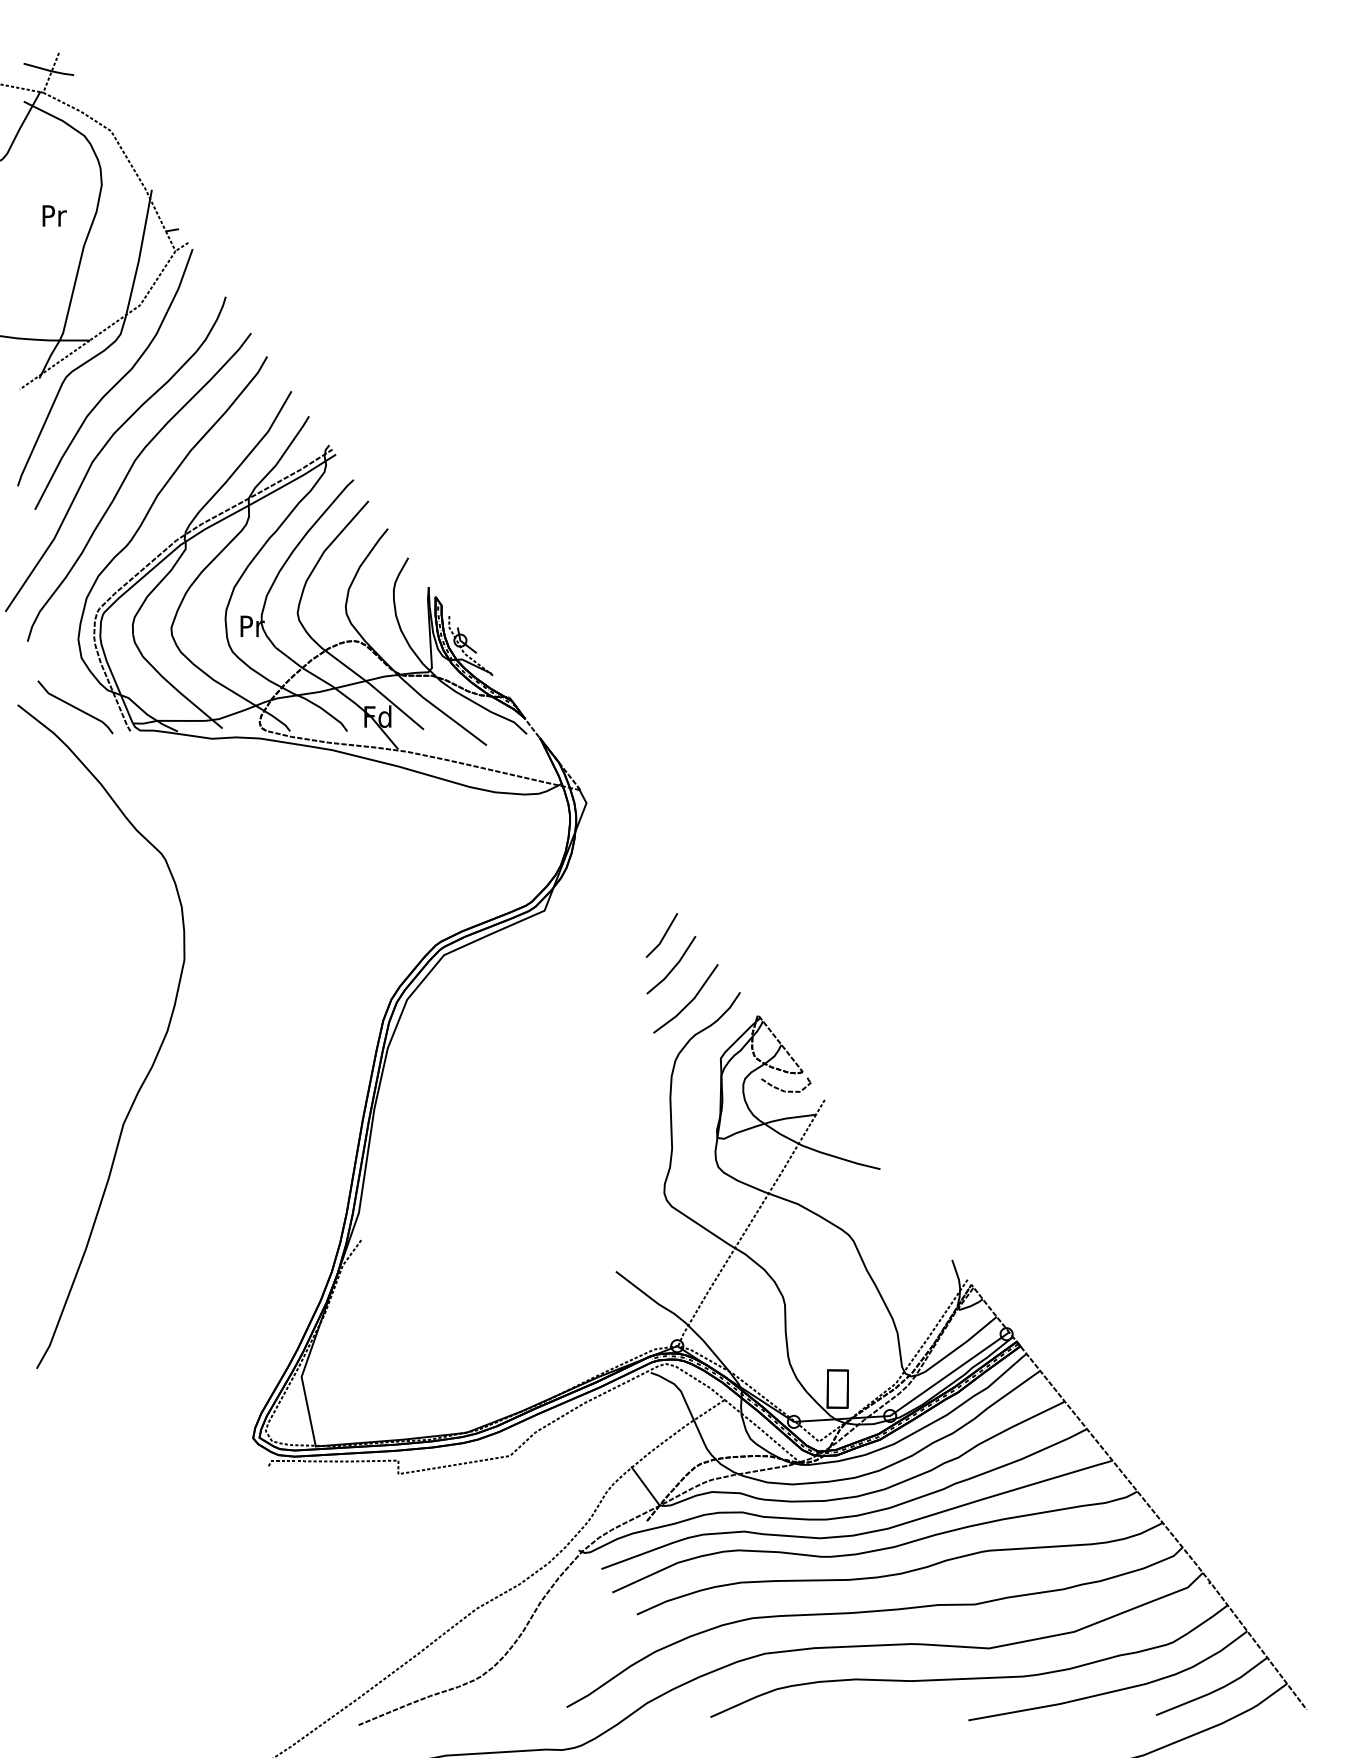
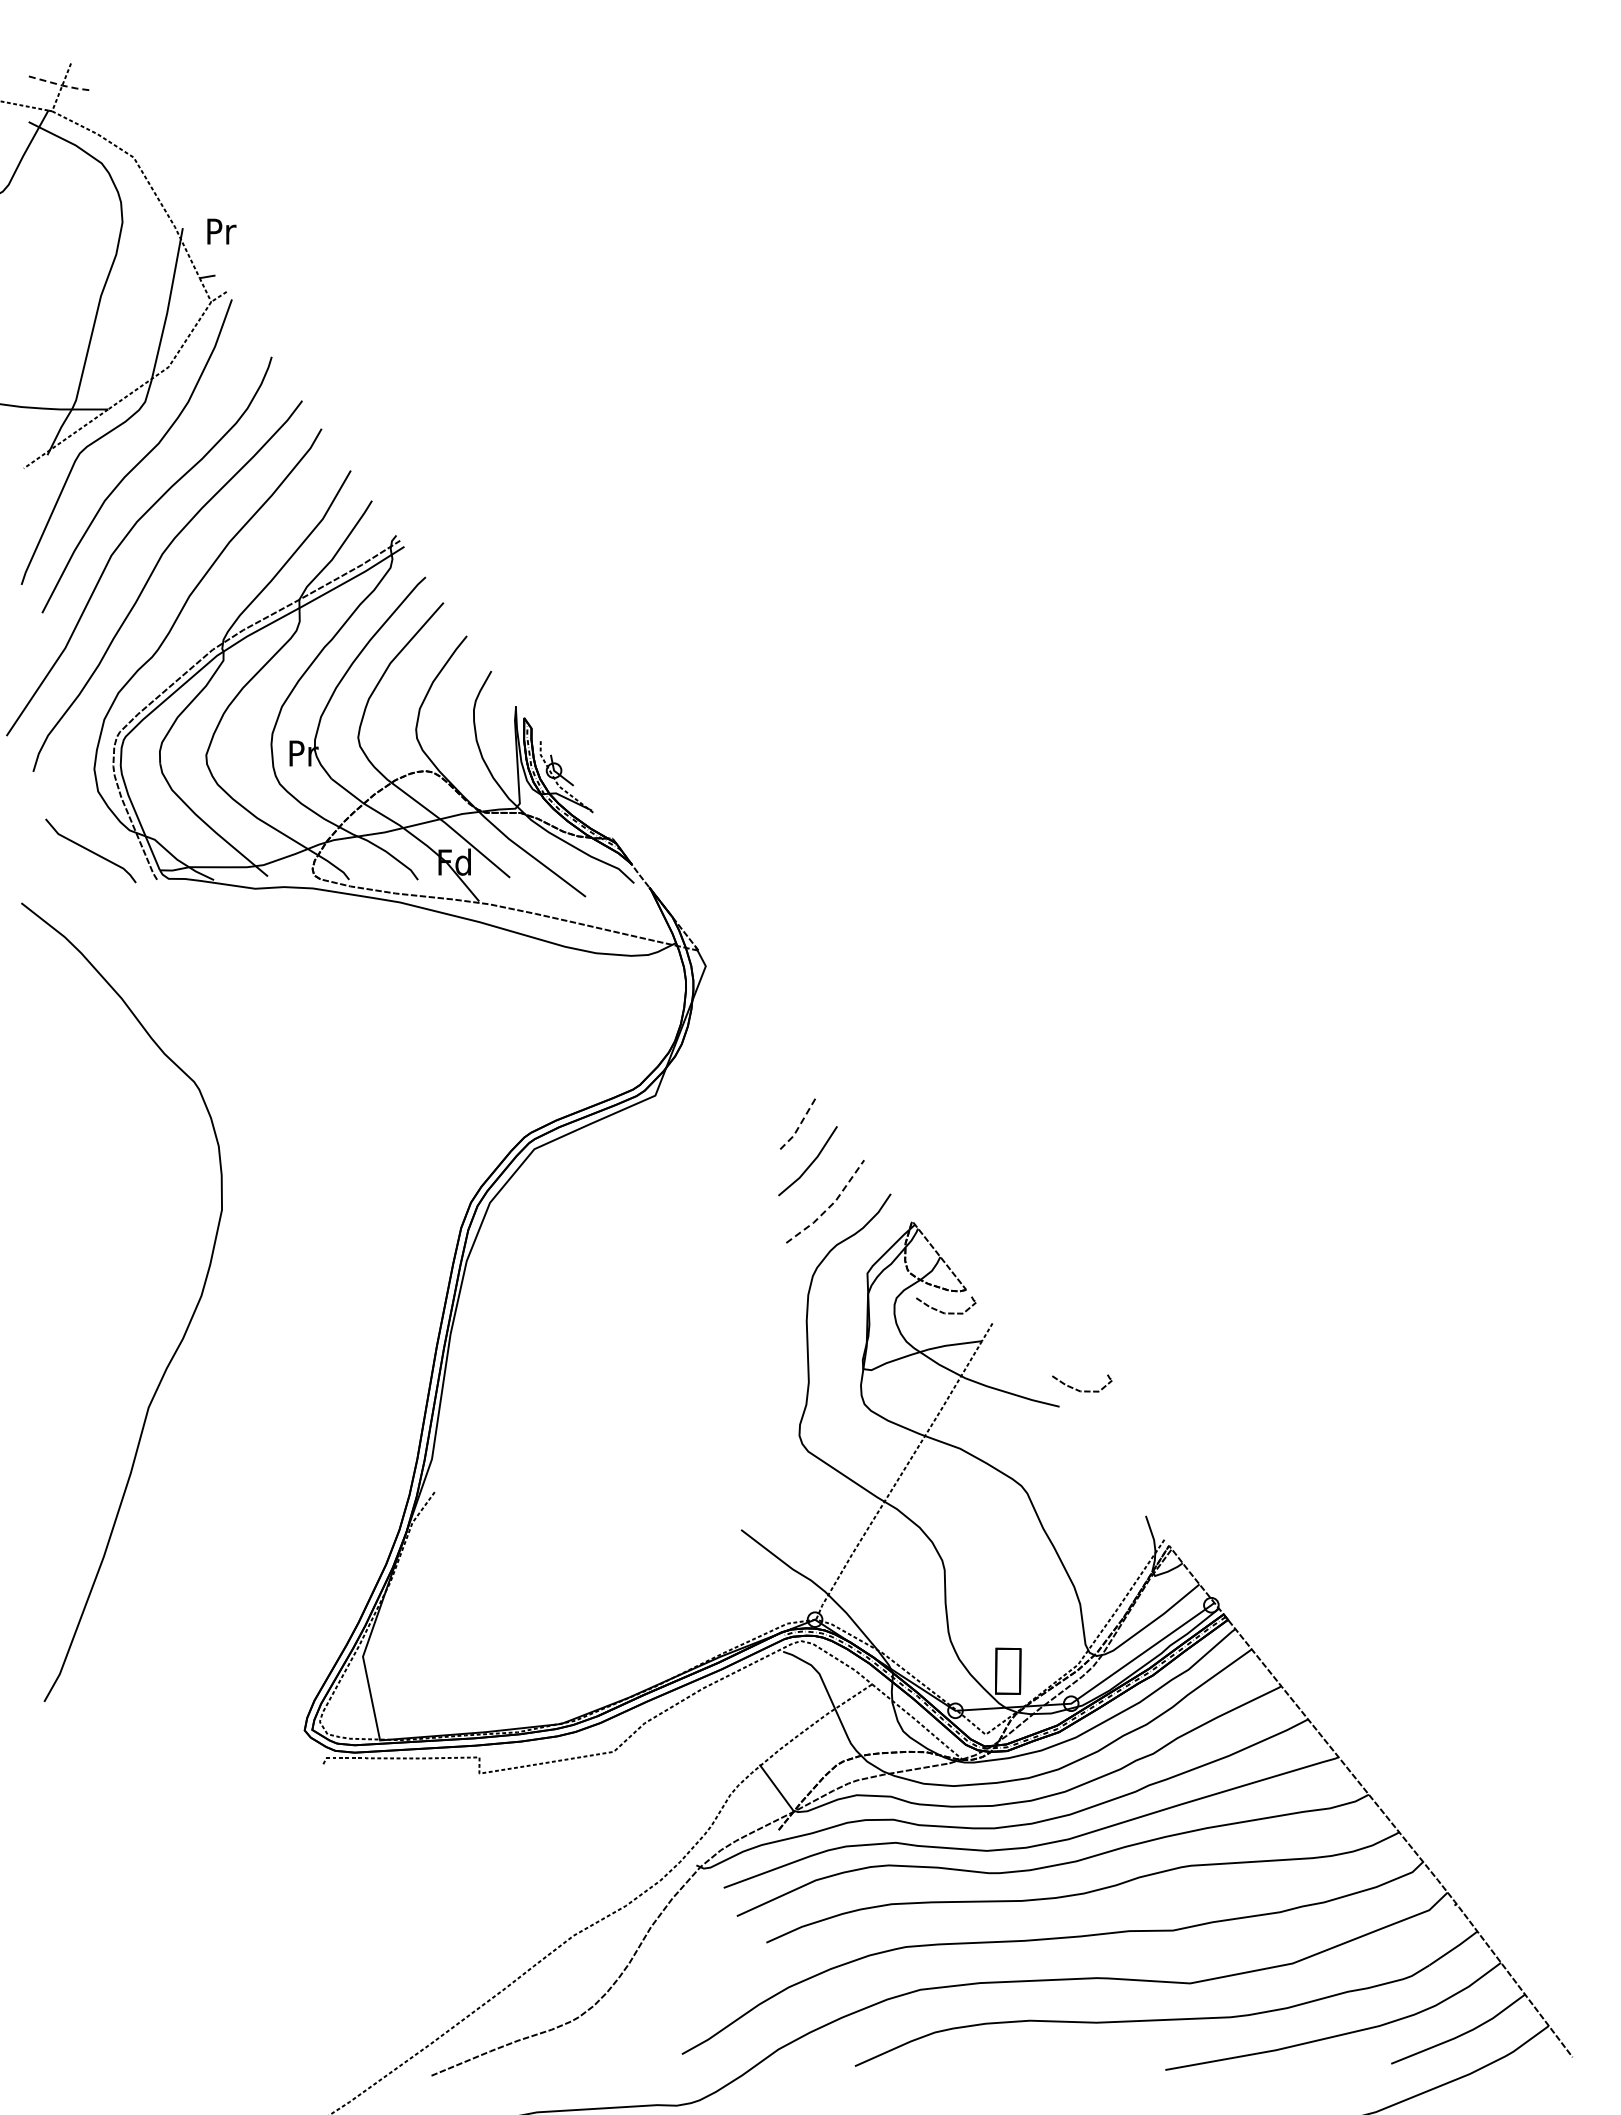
line: (50, 71) -> (60, 85), solid -> dashed
text: (54, 215) -> (221, 231), moved
line: (663, 937) -> (798, 1127), solid -> dashed
line: (689, 1002) -> (829, 1206), solid -> dashed
curve: (154, 1057) -> (186, 1327), moved
part: (898, 1155) -> (1081, 1390), added

